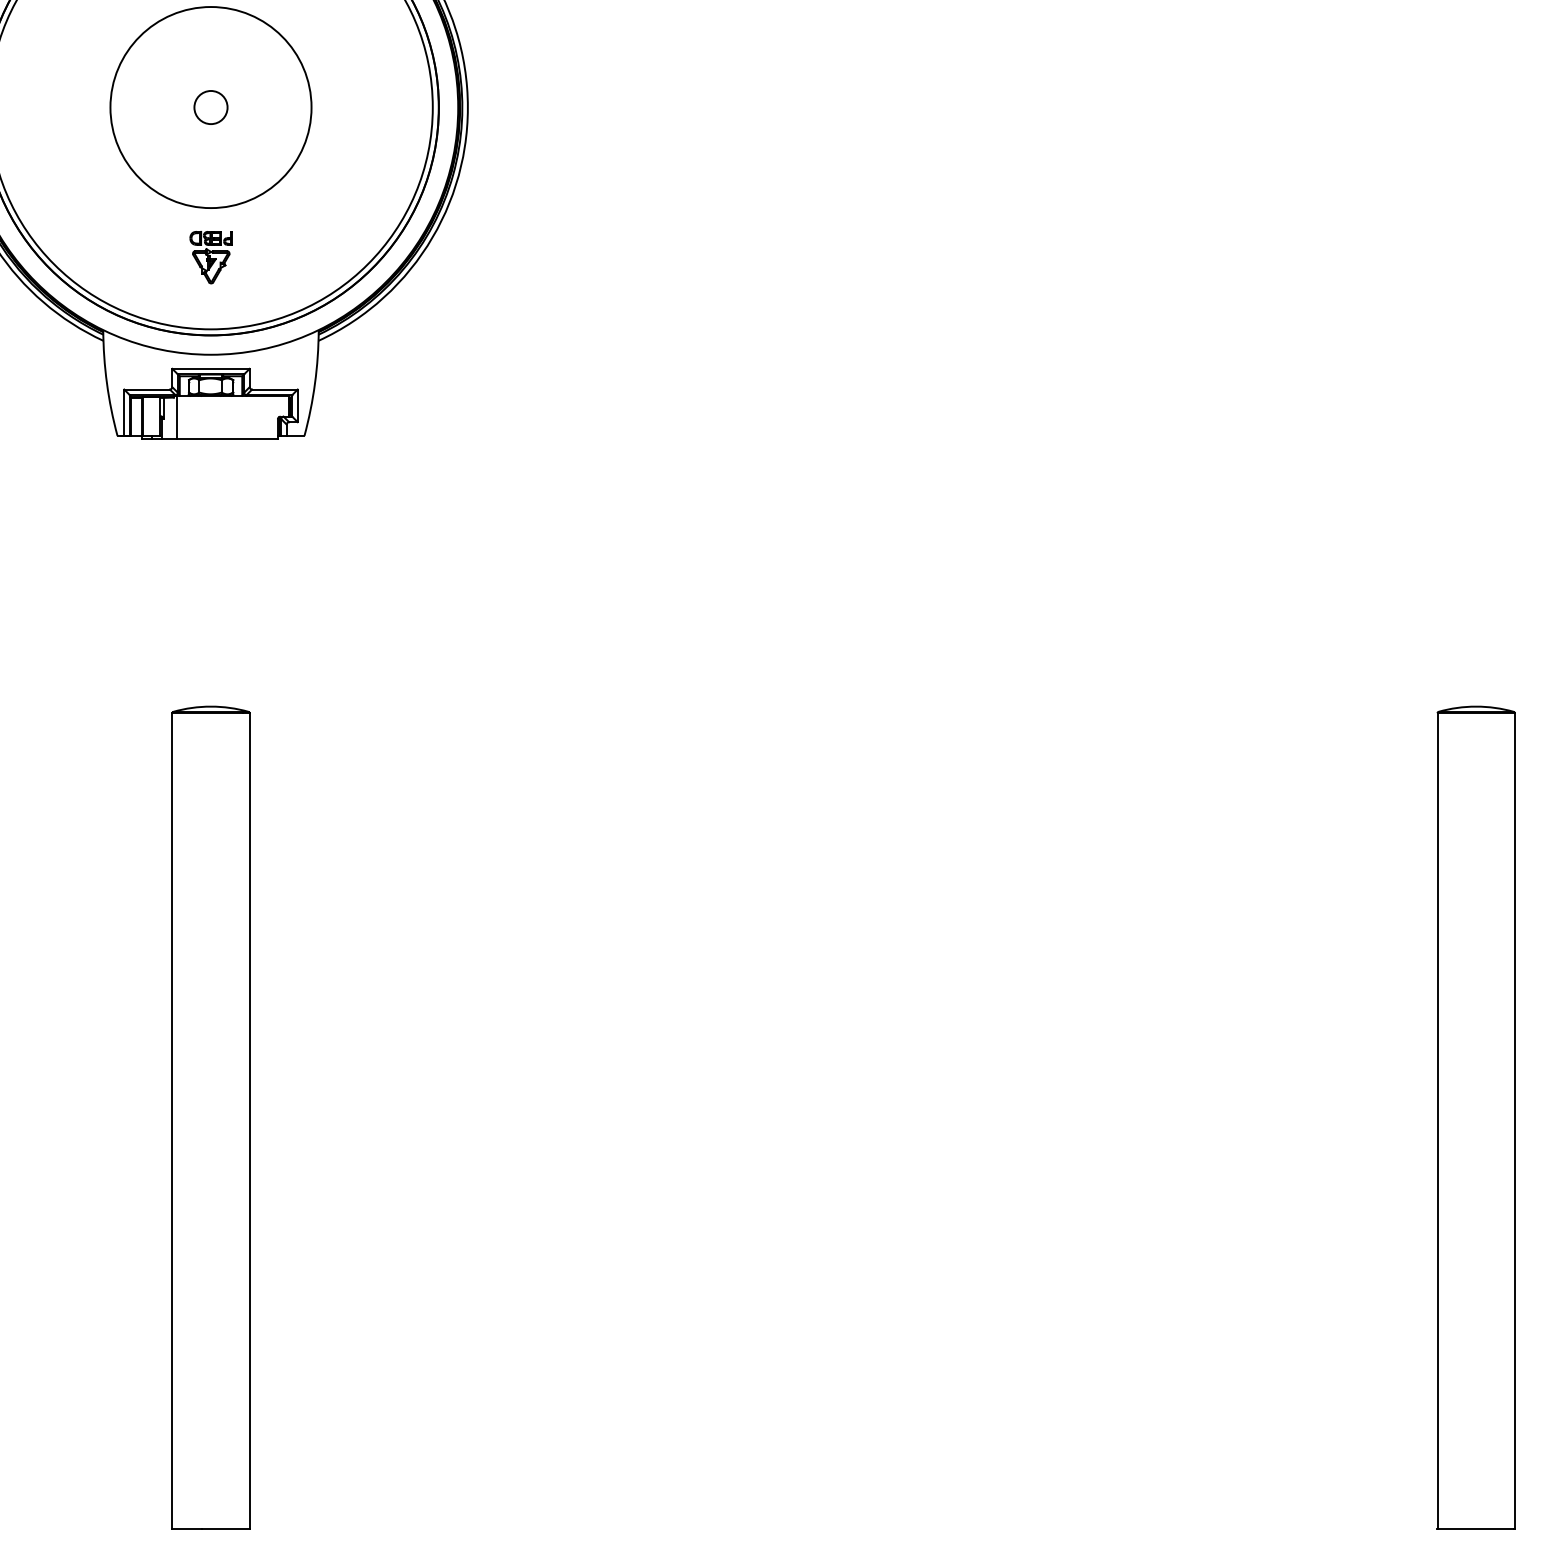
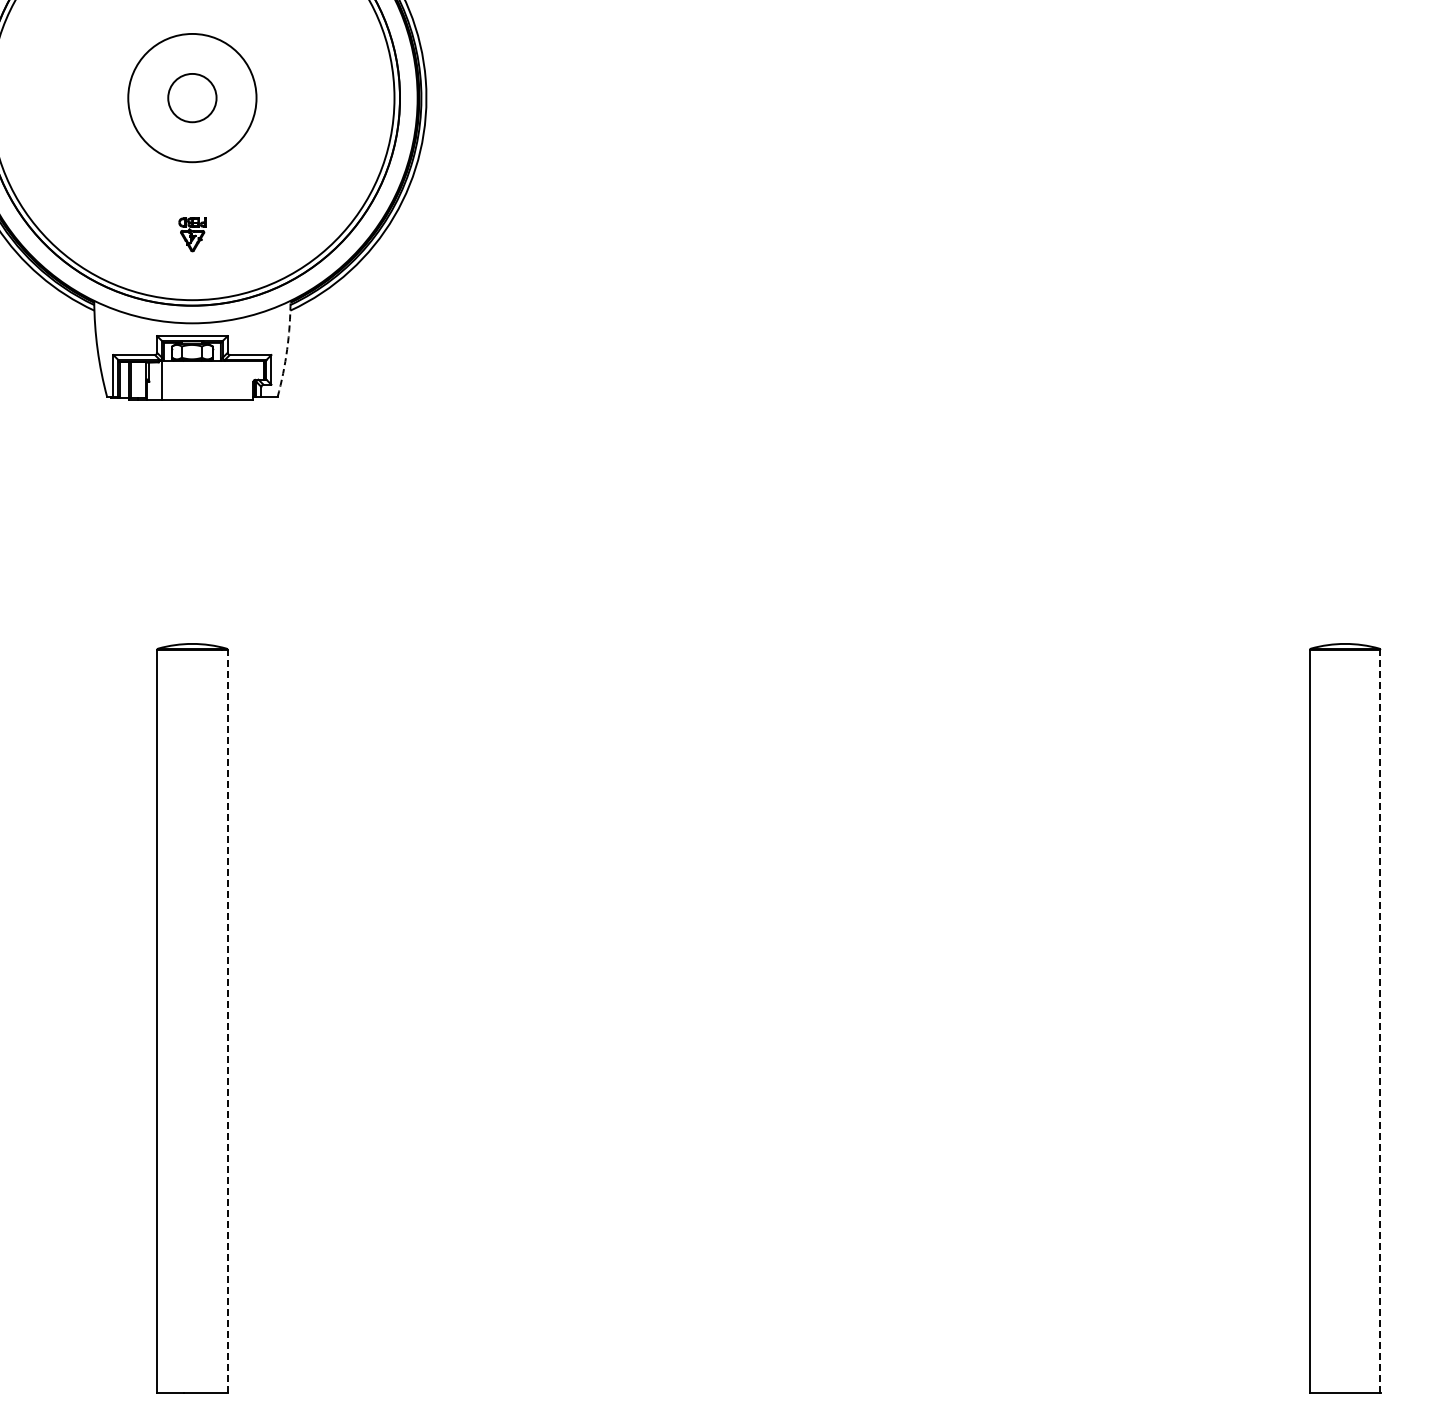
circle: (211, 106) -> (192, 97), size x0.7
circle: (211, 108) -> (192, 98), size x1.6
part: (211, 257) -> (192, 234), size x0.7
arc: (315, 383) -> (287, 349), solid -> dashed
line: (249, 1121) -> (227, 1021), solid -> dashed
line: (1514, 1121) -> (1380, 1021), solid -> dashed

